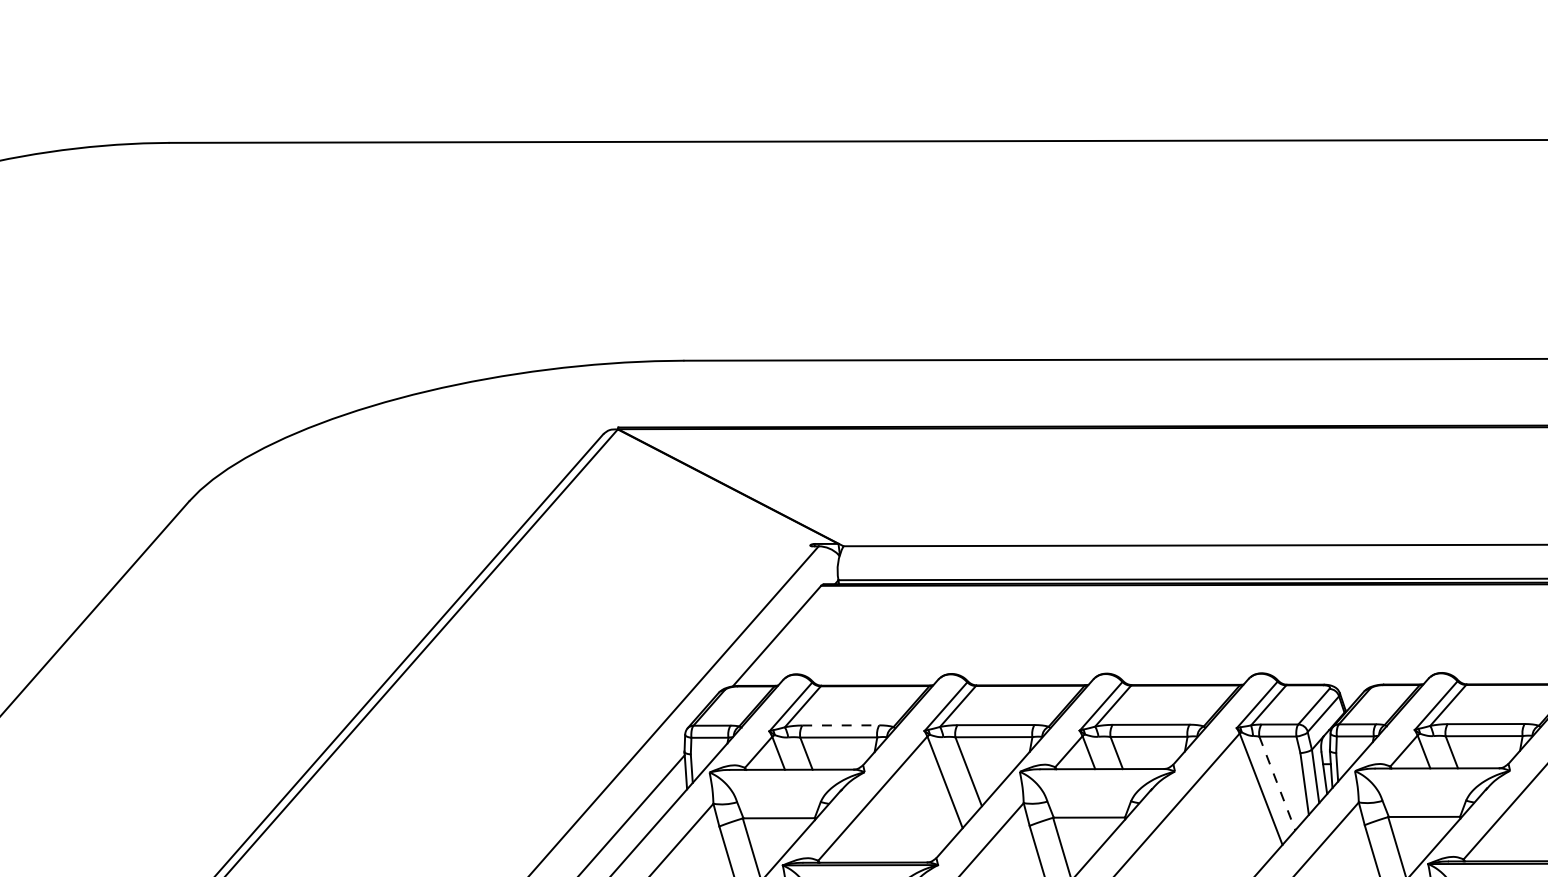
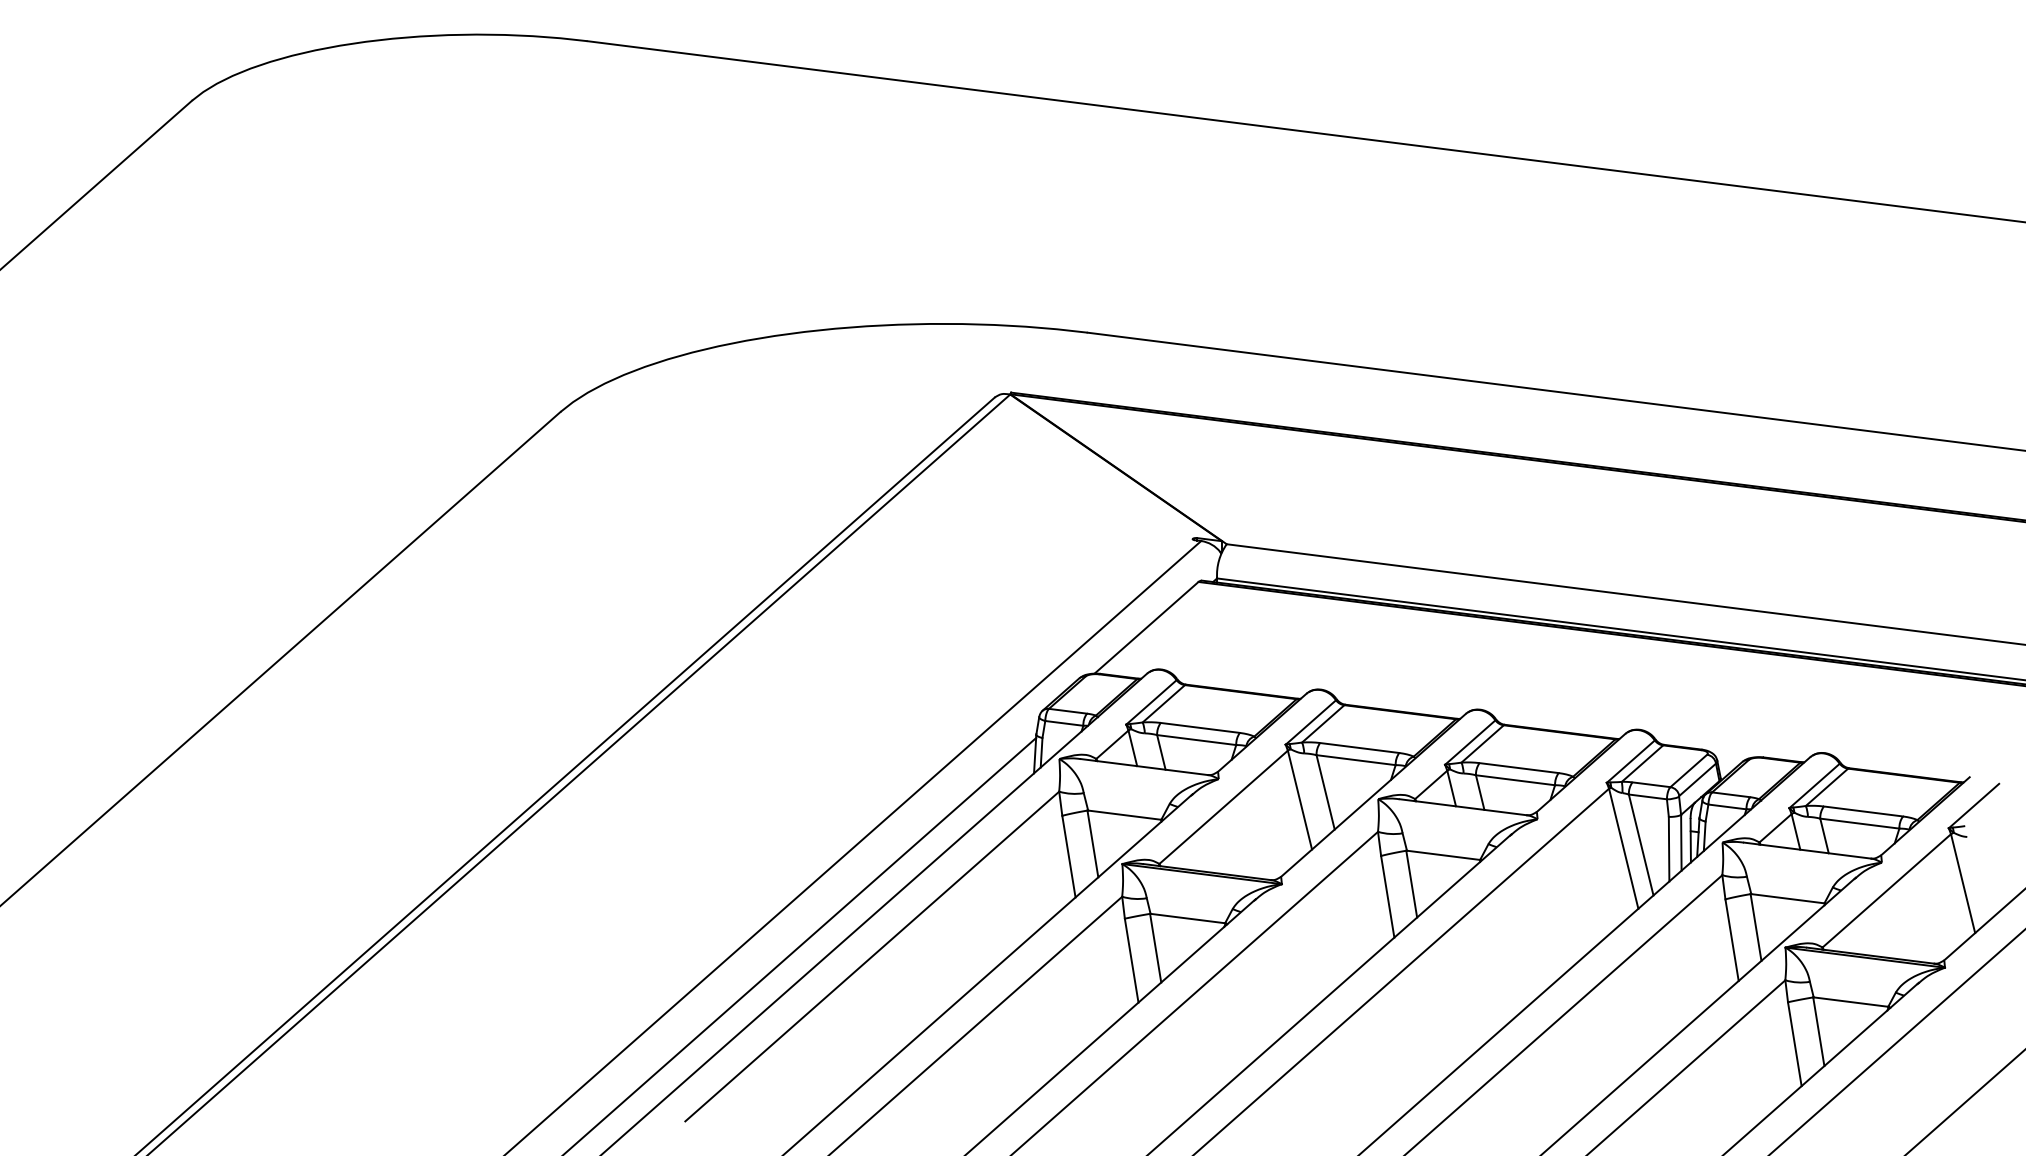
line: (840, 724) -> (1200, 727), dashed -> solid
line: (1277, 782) -> (1641, 844), dashed -> solid

